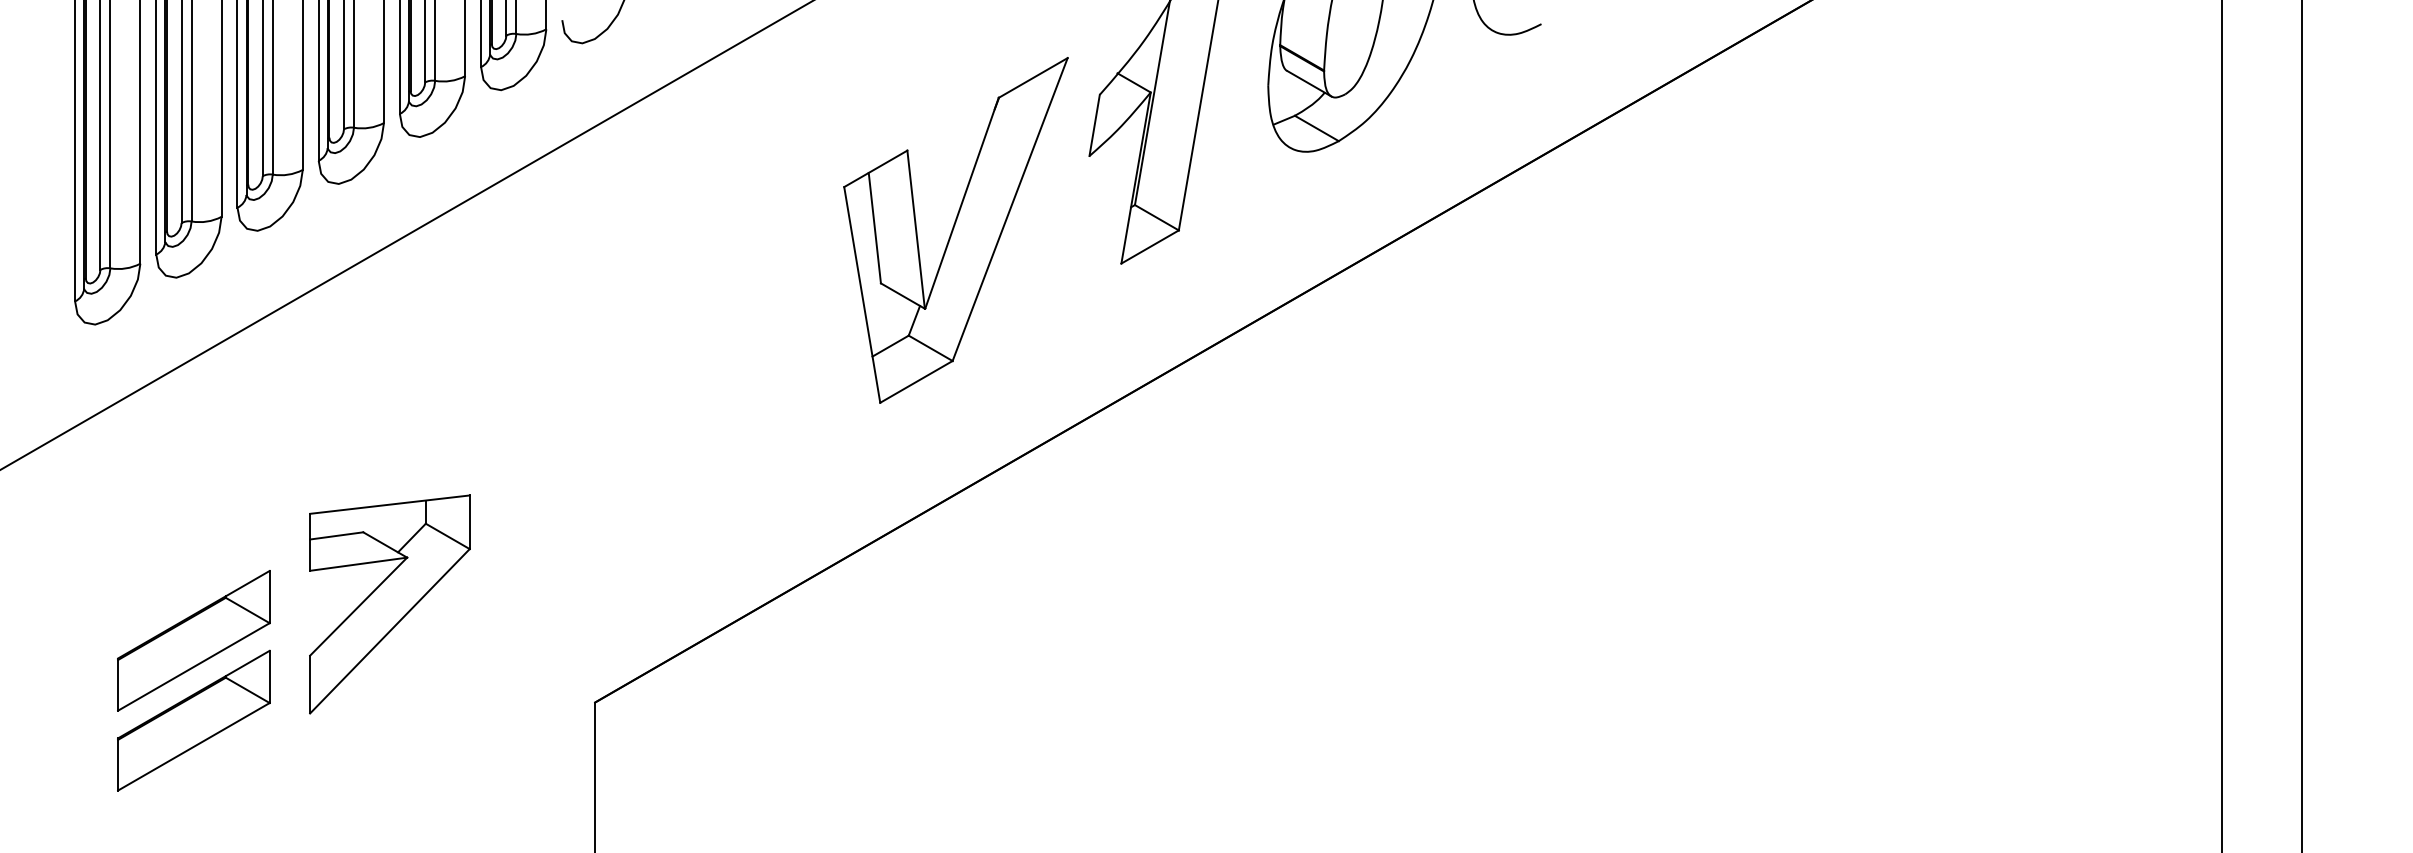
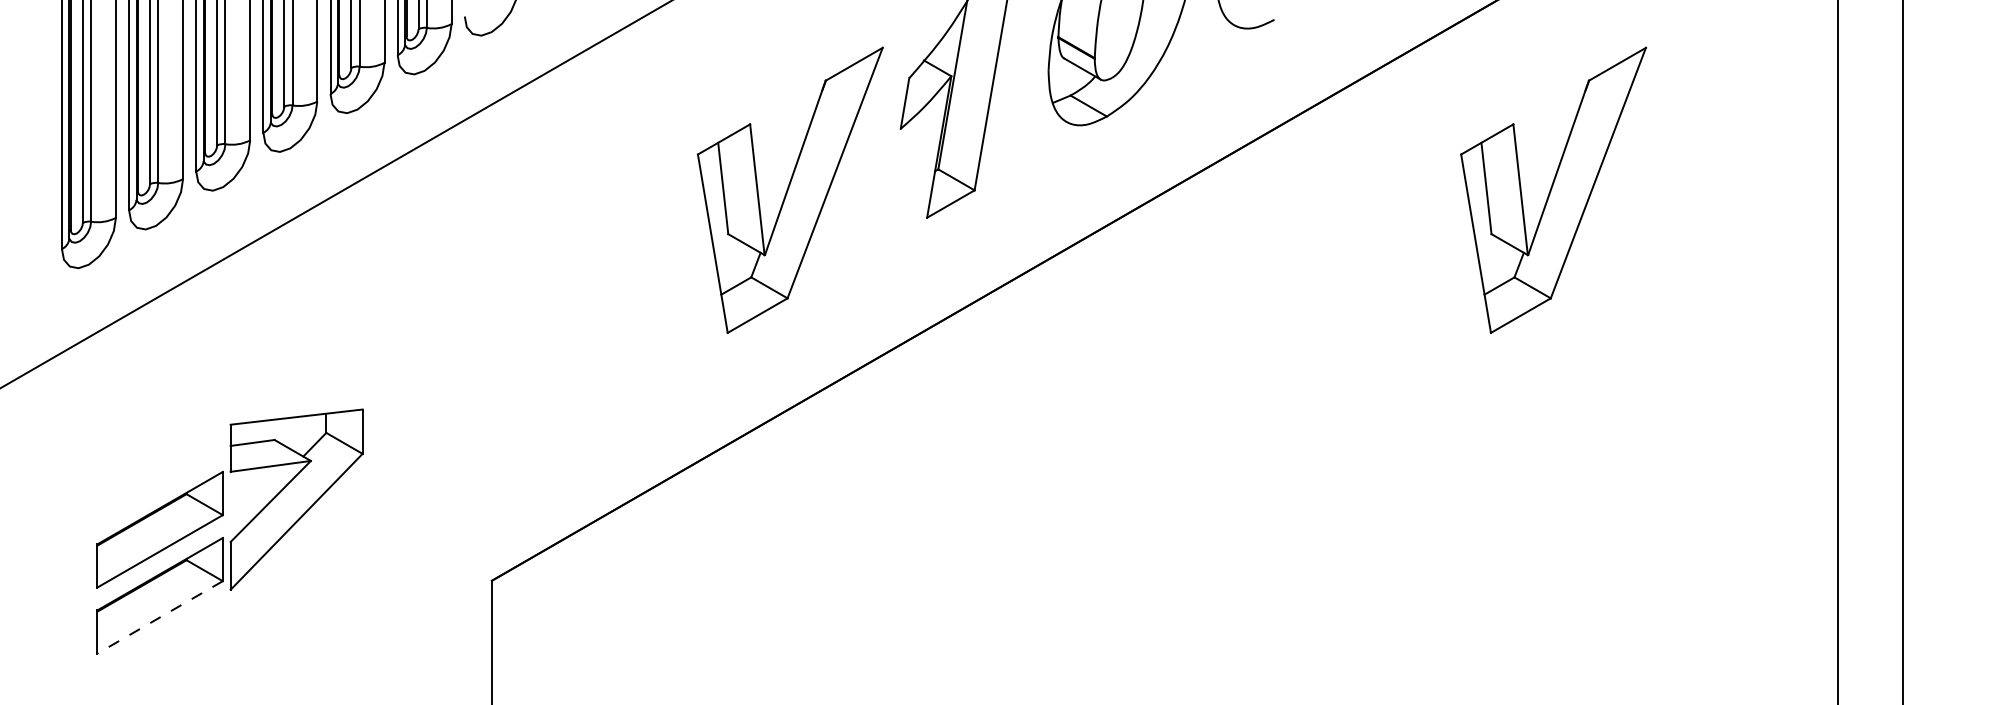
part: (1878, 230) -> (1553, 190), added
part: (389, 604) -> (296, 499), moved
line: (193, 746) -> (159, 617), solid -> dashed

